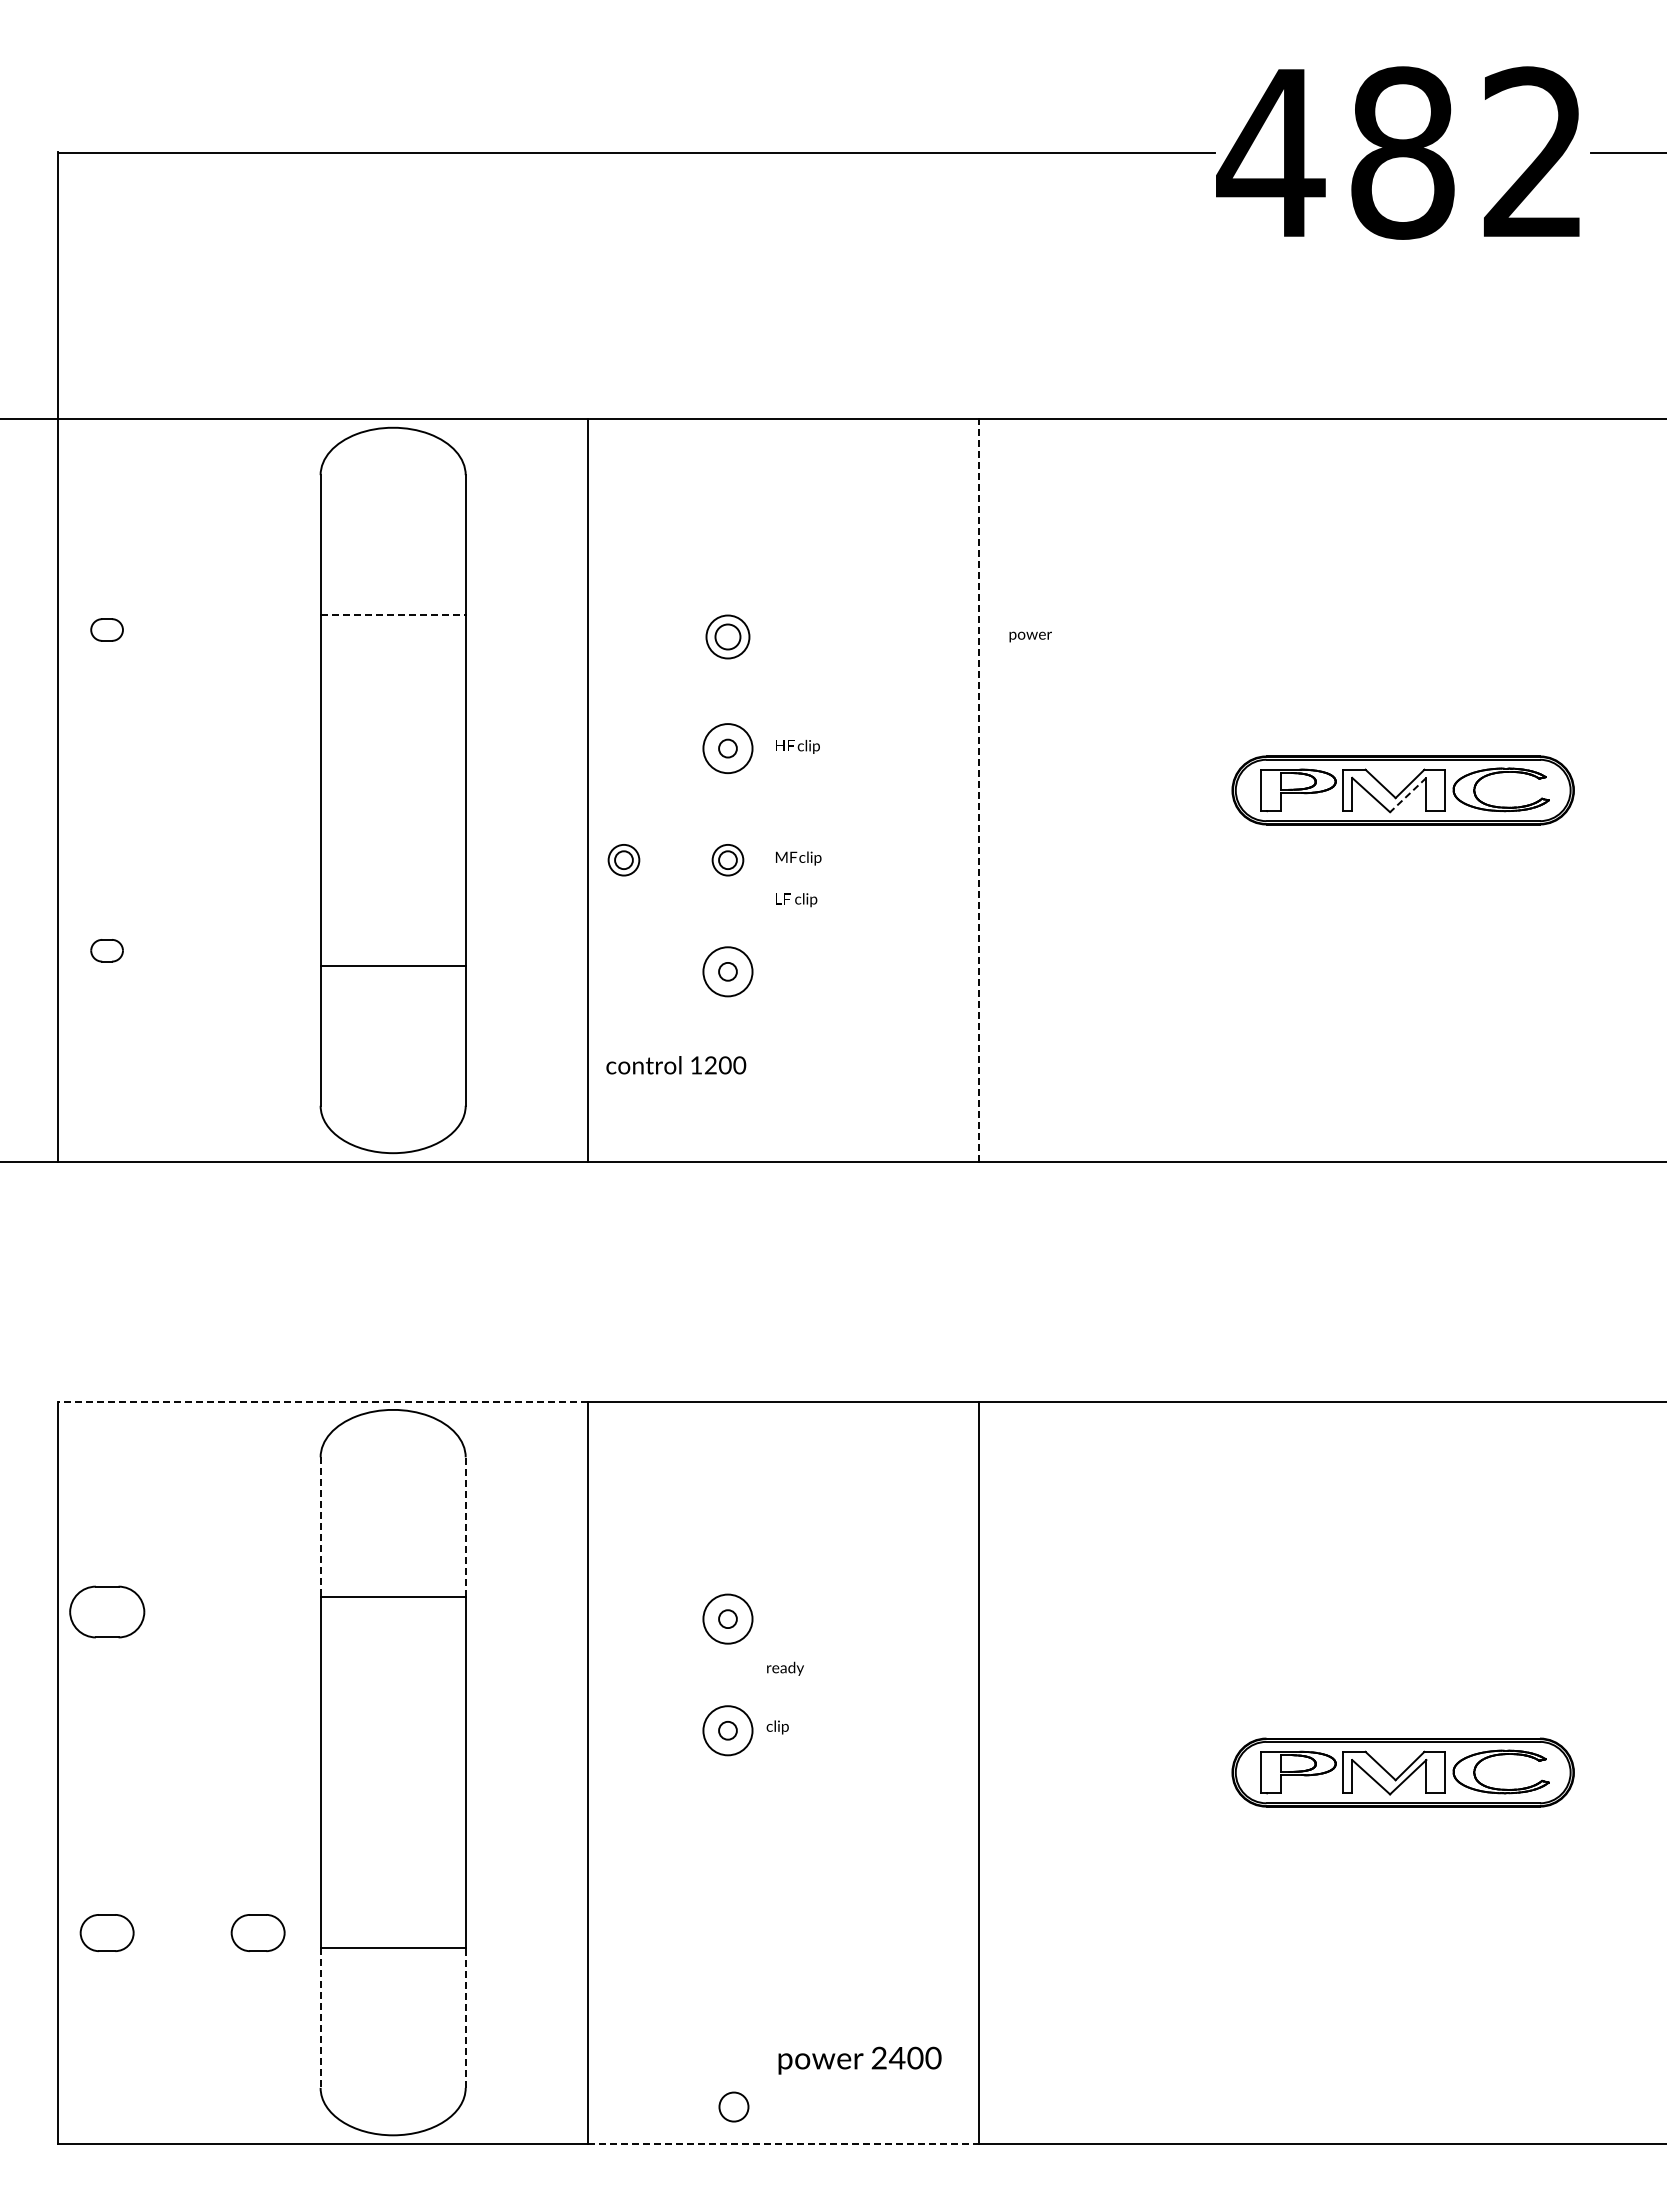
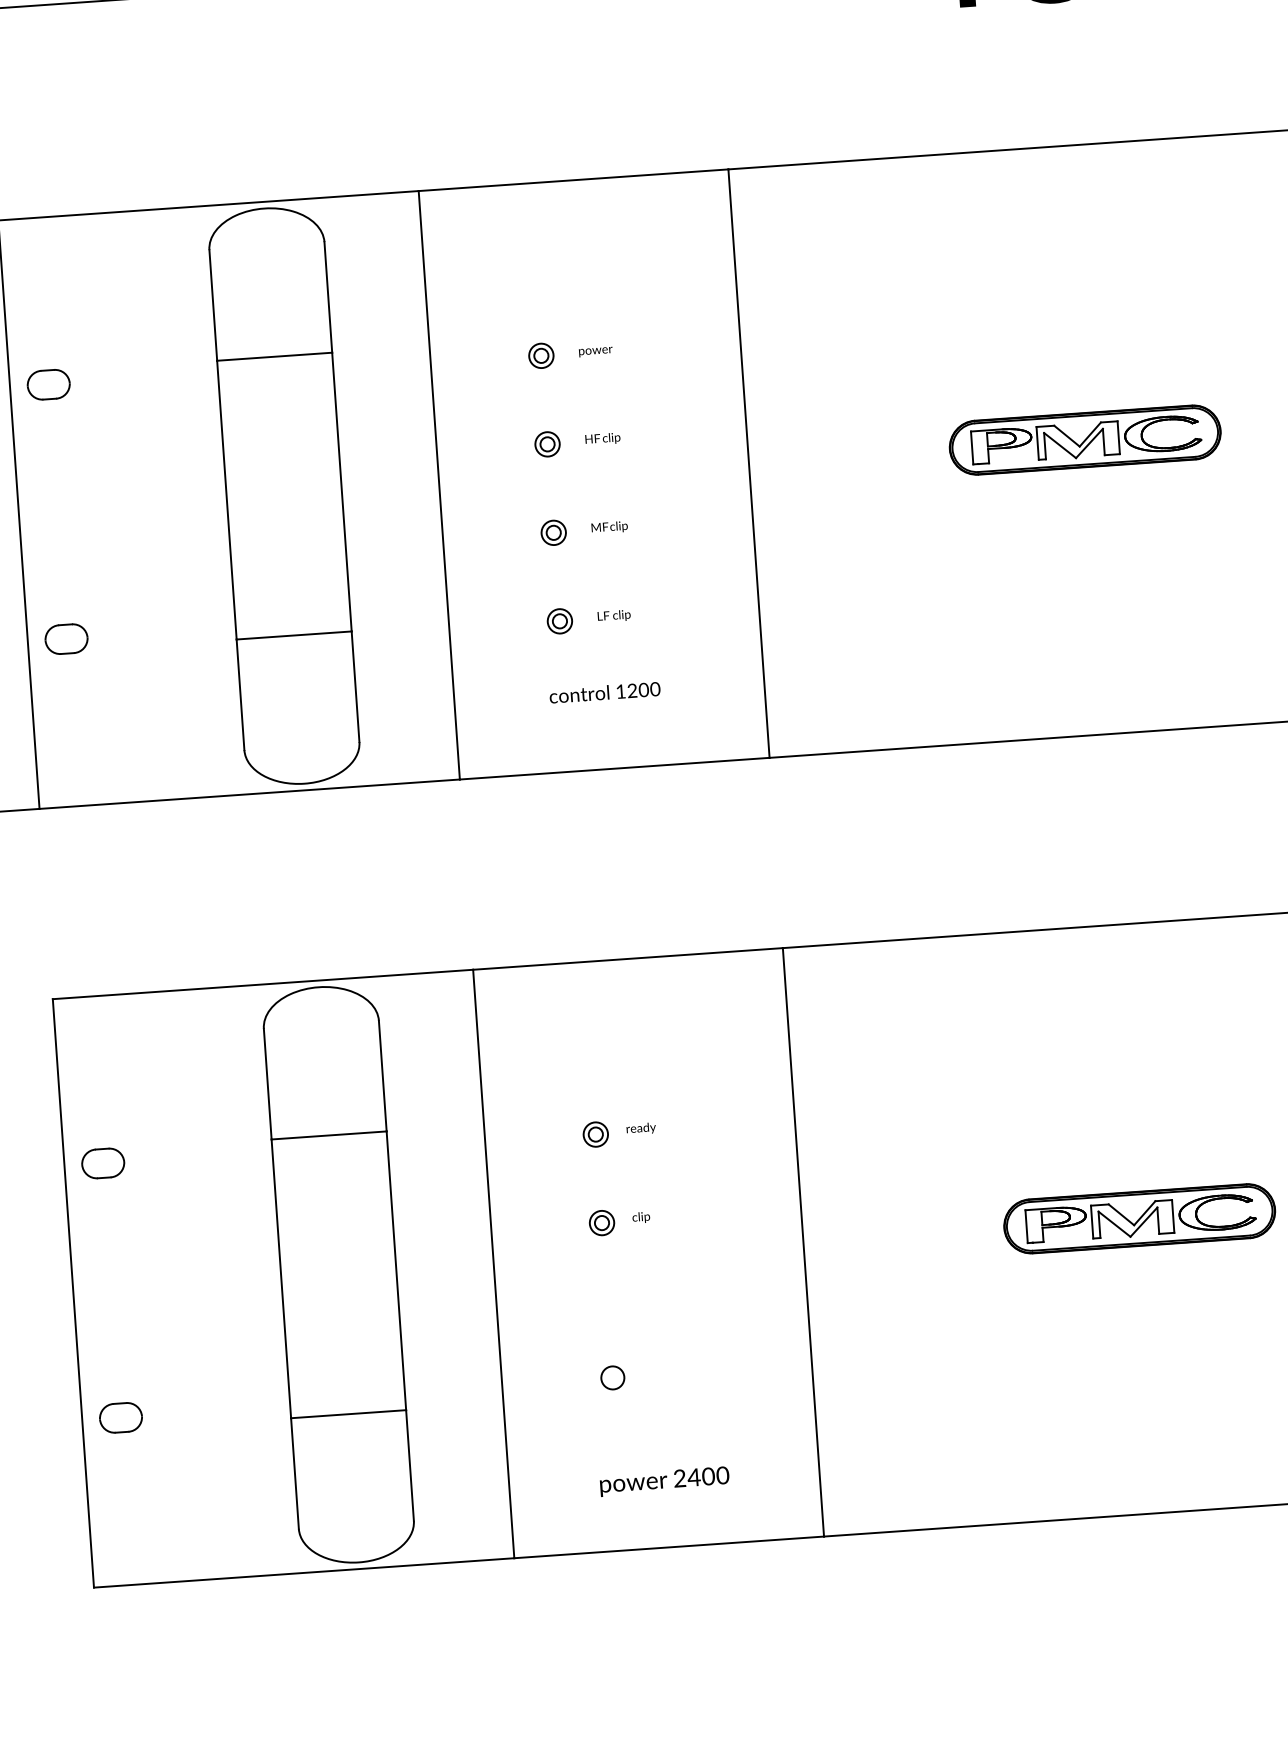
line: (393, 614) -> (274, 356), dashed -> solid
part: (106, 629) -> (48, 384), size x1.67
part: (727, 636) -> (540, 355), size x0.71
text: (1030, 636) -> (595, 351), moved
circle: (727, 748) -> (547, 444), size x0.62
line: (979, 789) -> (749, 462), dashed -> solid
line: (1408, 795) -> (1089, 443), dashed -> solid
part: (623, 860) -> (470, 538), removed
text: (796, 900) -> (614, 616), moved
part: (106, 950) -> (66, 638), size x1.67
circle: (727, 971) -> (559, 621), size x0.62
text: (676, 1065) -> (605, 692), moved
line: (322, 1401) -> (262, 984), dashed -> solid
line: (320, 1527) -> (267, 1084), dashed -> solid
line: (465, 1527) -> (382, 1076), dashed -> solid
part: (106, 1612) -> (102, 1163), size x0.71
circle: (727, 1618) -> (595, 1134), size x0.62
text: (785, 1668) -> (641, 1128), moved
circle: (727, 1730) -> (601, 1222), size x0.62
part: (257, 1933) -> (240, 1409), removed
line: (320, 2018) -> (294, 1473), dashed -> solid
line: (465, 2018) -> (409, 1465), dashed -> solid
text: (859, 2060) -> (664, 1481), moved
circle: (733, 2106) -> (612, 1377), moved
line: (784, 2143) -> (669, 1547), dashed -> solid

